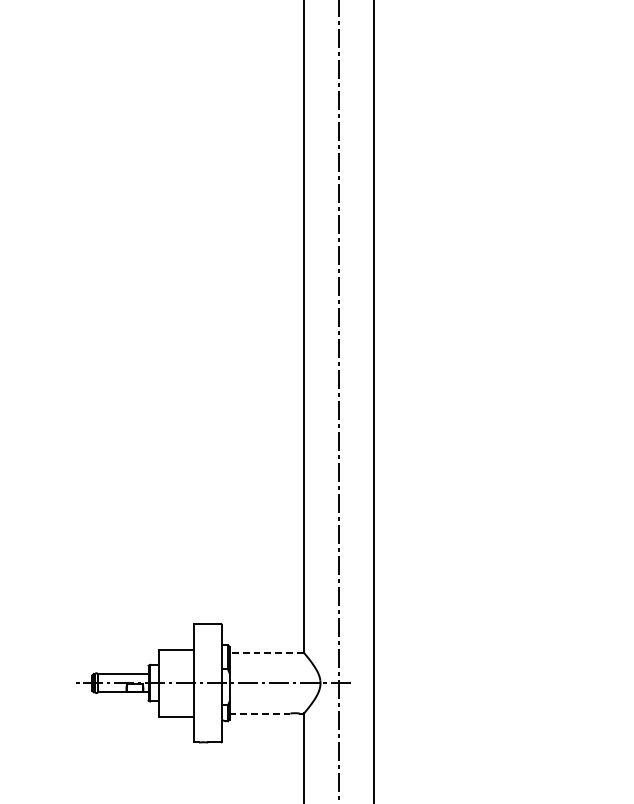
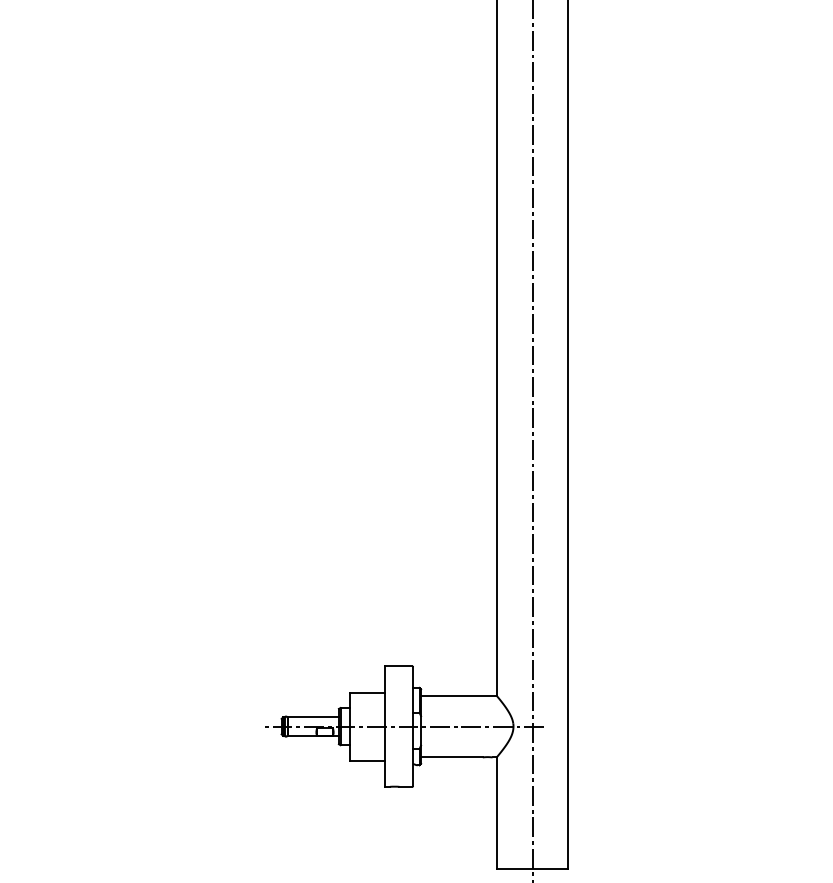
line: (266, 652) -> (458, 695), dashed -> solid
line: (259, 713) -> (451, 757), dashed -> solid

